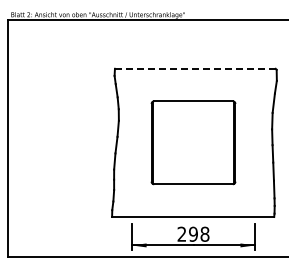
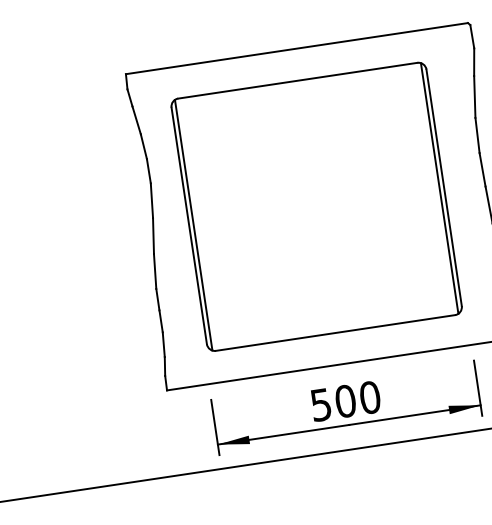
line: (194, 68) -> (295, 48), dashed -> solid
part: (193, 142) -> (316, 205), size x1.43
text: (193, 233) -> (345, 399), 298 -> 500

